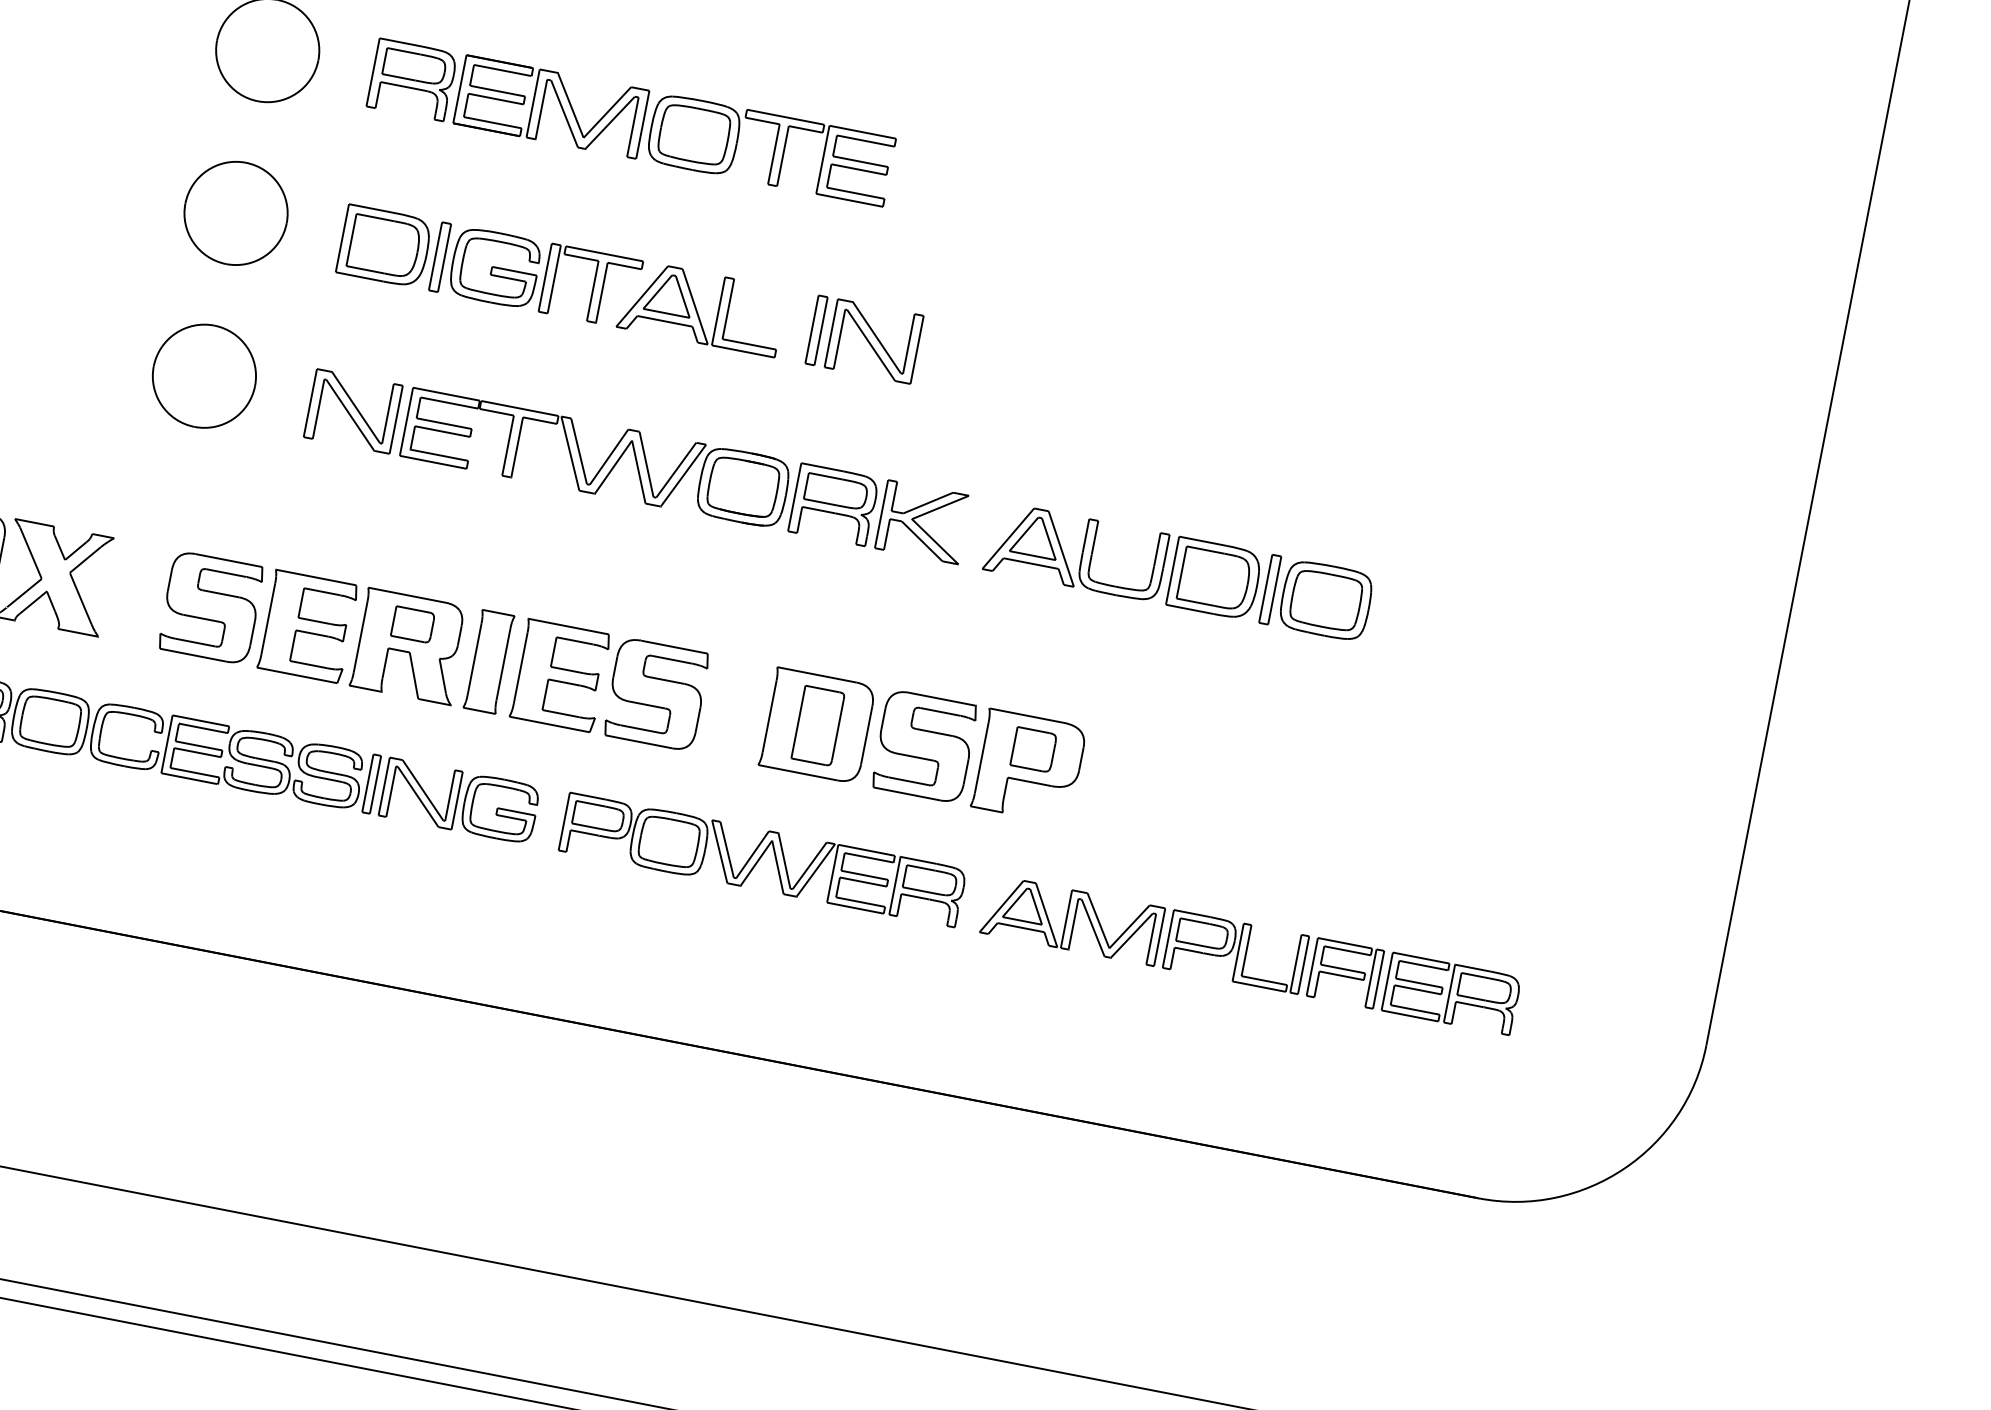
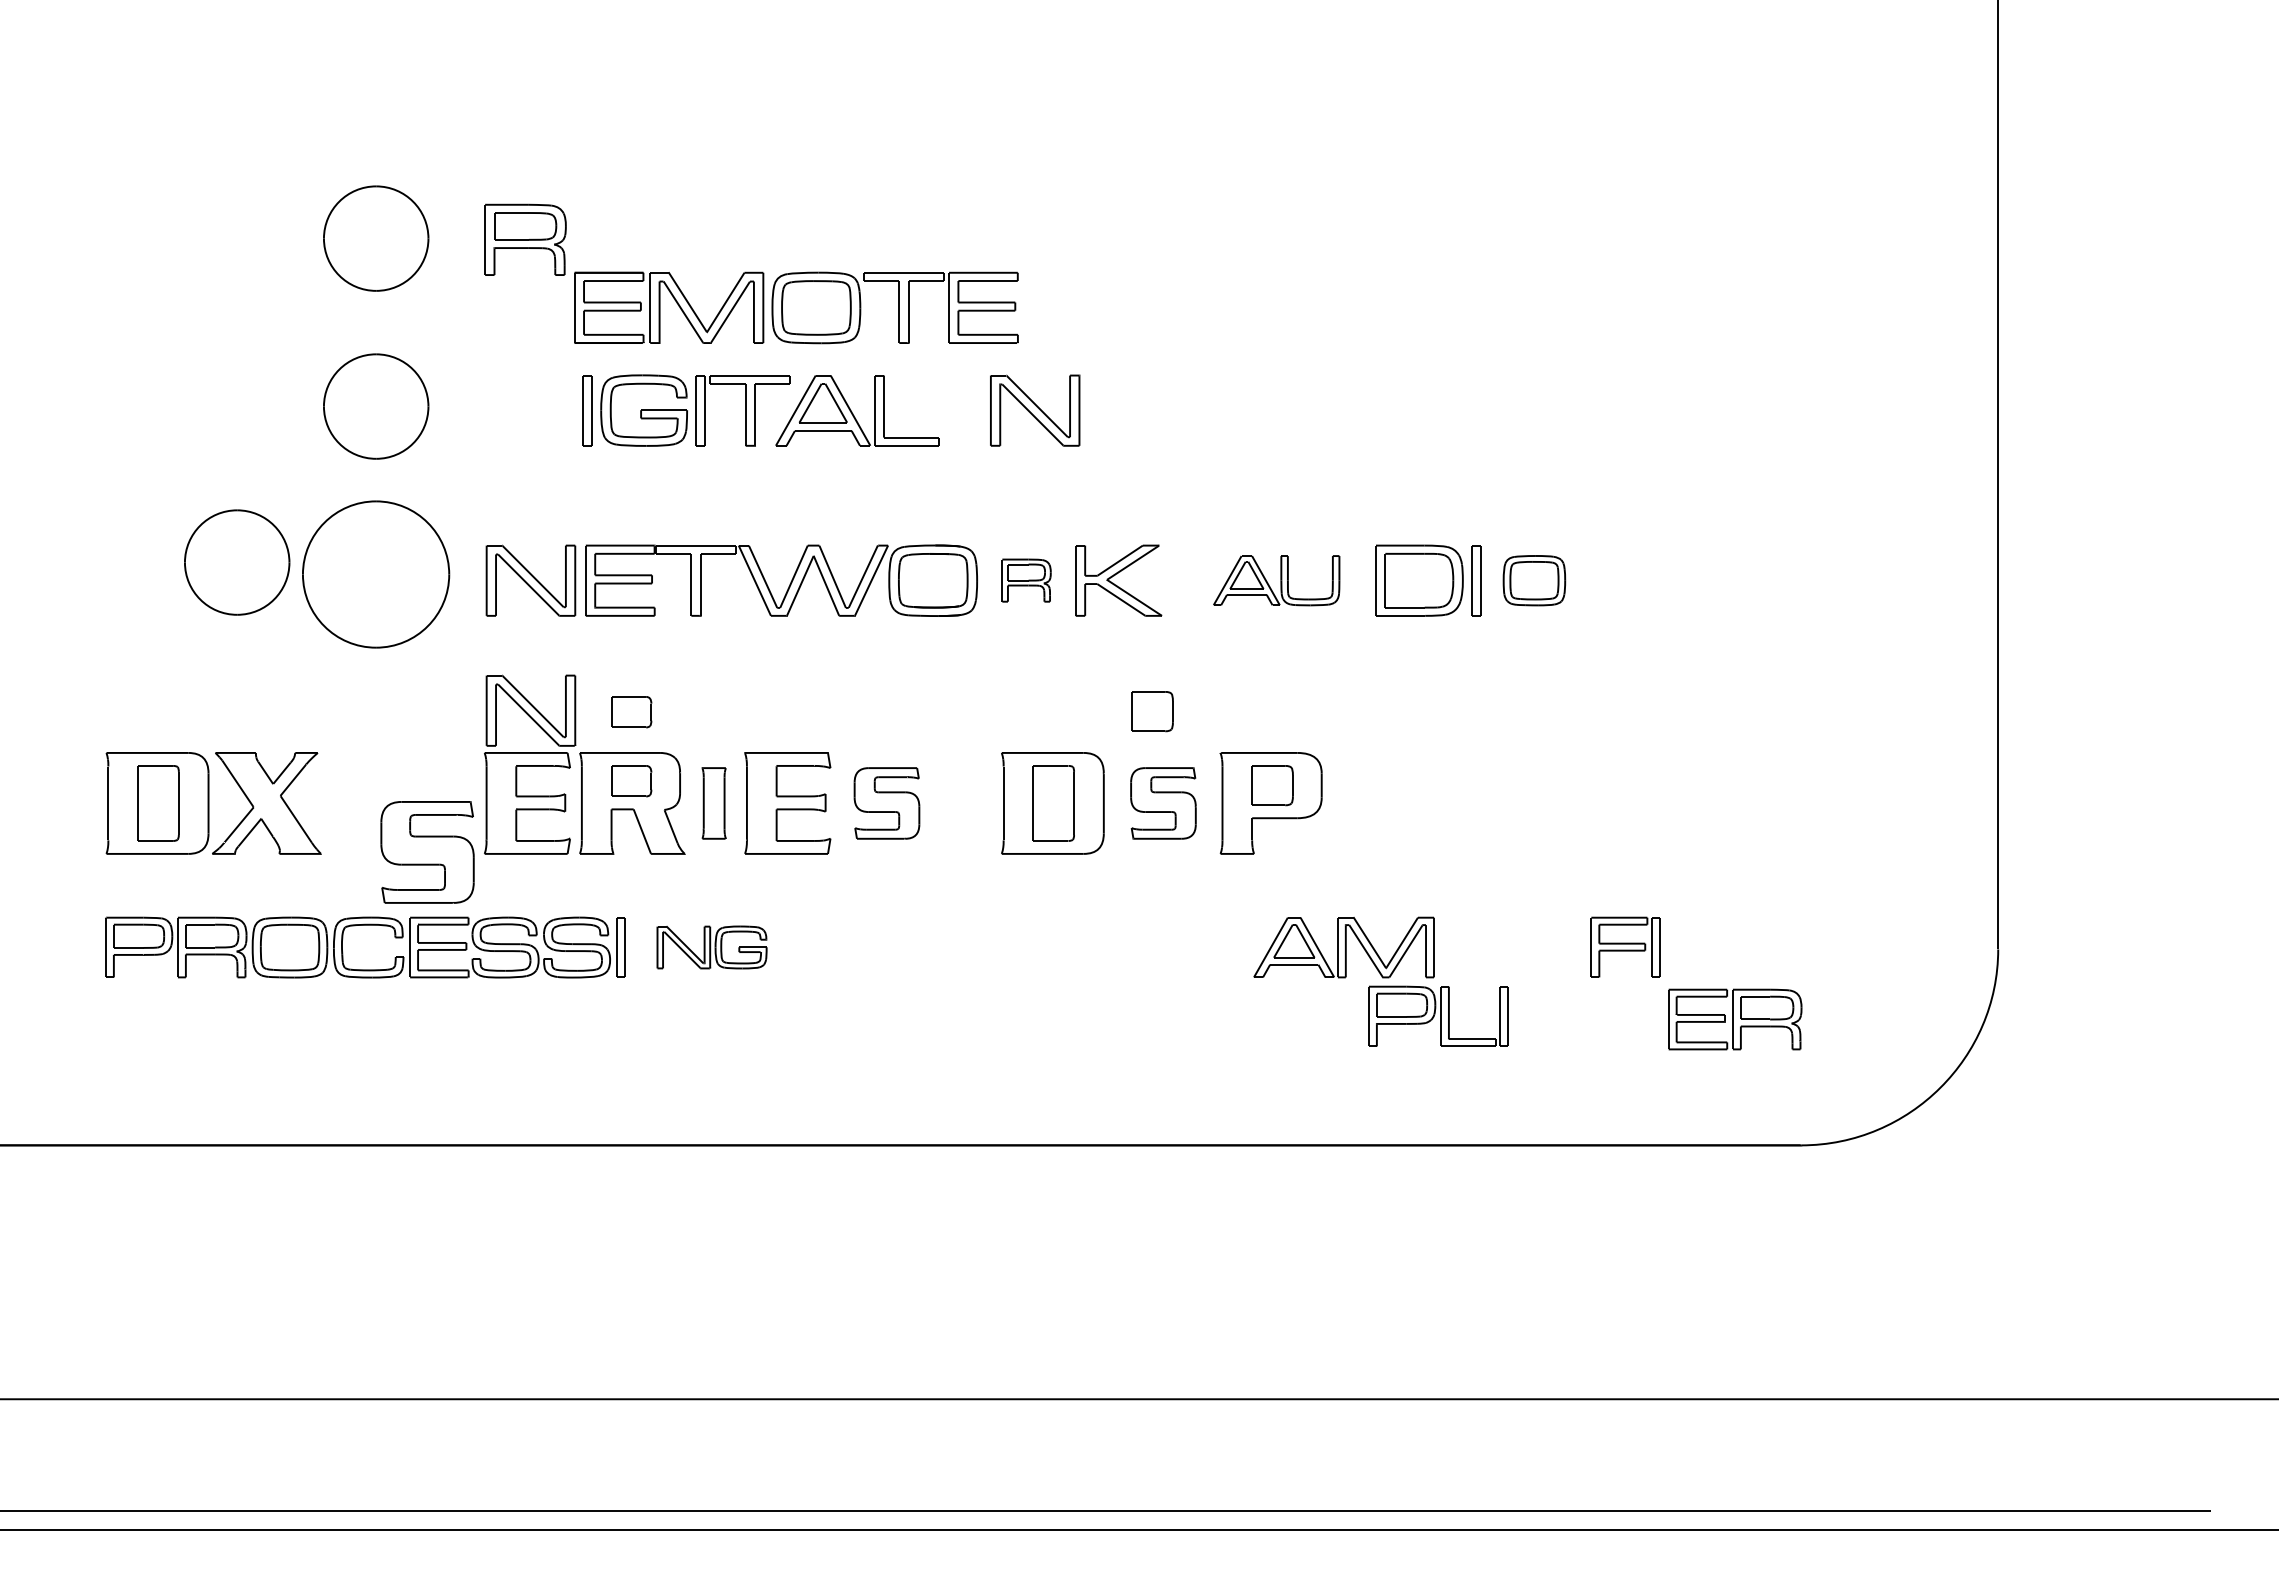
part: (675, 130) -> (796, 307), moved
part: (384, 246) -> (530, 410), removed
part: (816, 330) -> (975, 410), removed
part: (72, 338) -> (237, 562), added
part: (204, 376) -> (376, 574), size x1.4
part: (833, 504) -> (1026, 580), size x0.6
part: (328, 537) -> (530, 710), added
part: (1076, 551) -> (1276, 580), size x0.7
part: (425, 558) -> (631, 712), added
part: (1326, 600) -> (1534, 580), size x0.7
part: (210, 607) -> (427, 852), moved
part: (931, 655) -> (1152, 711), added
part: (488, 661) -> (713, 803), size x0.7
part: (656, 694) -> (886, 803), size x0.7
part: (924, 746) -> (1163, 803), size x0.7
part: (459, 801) -> (711, 947), size x0.7
part: (762, 860) -> (1024, 947), removed
part: (1236, 951) -> (1438, 1015), moved
part: (1452, 994) -> (1735, 1019), moved

